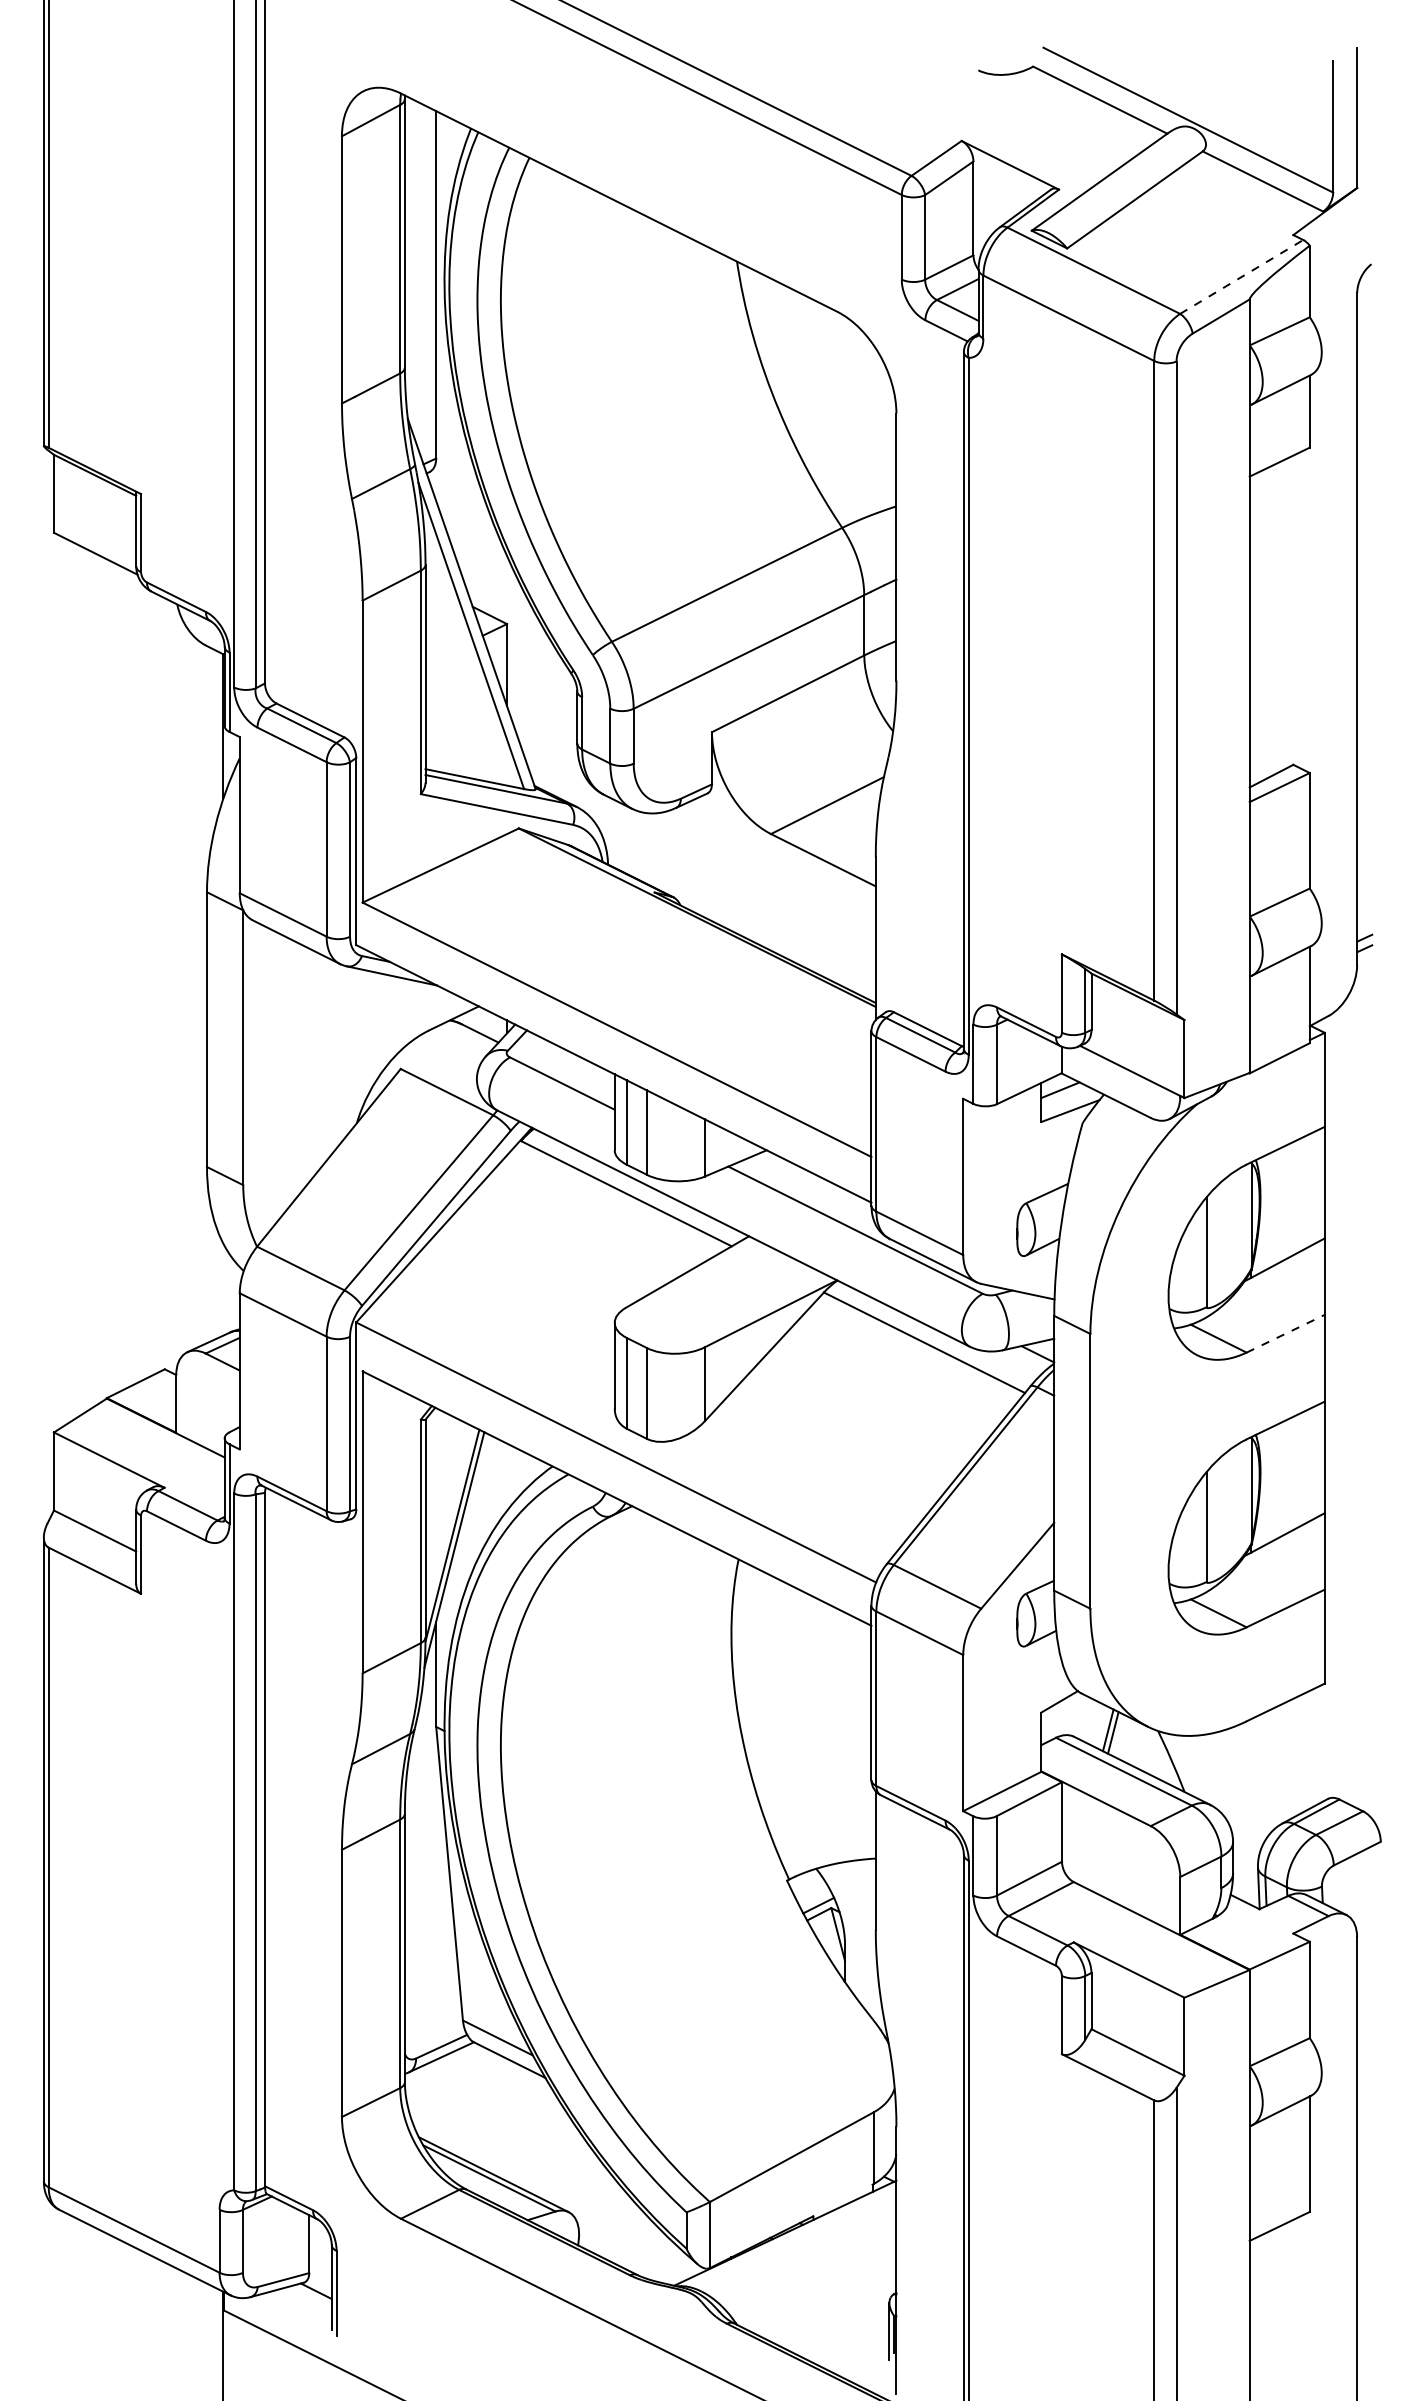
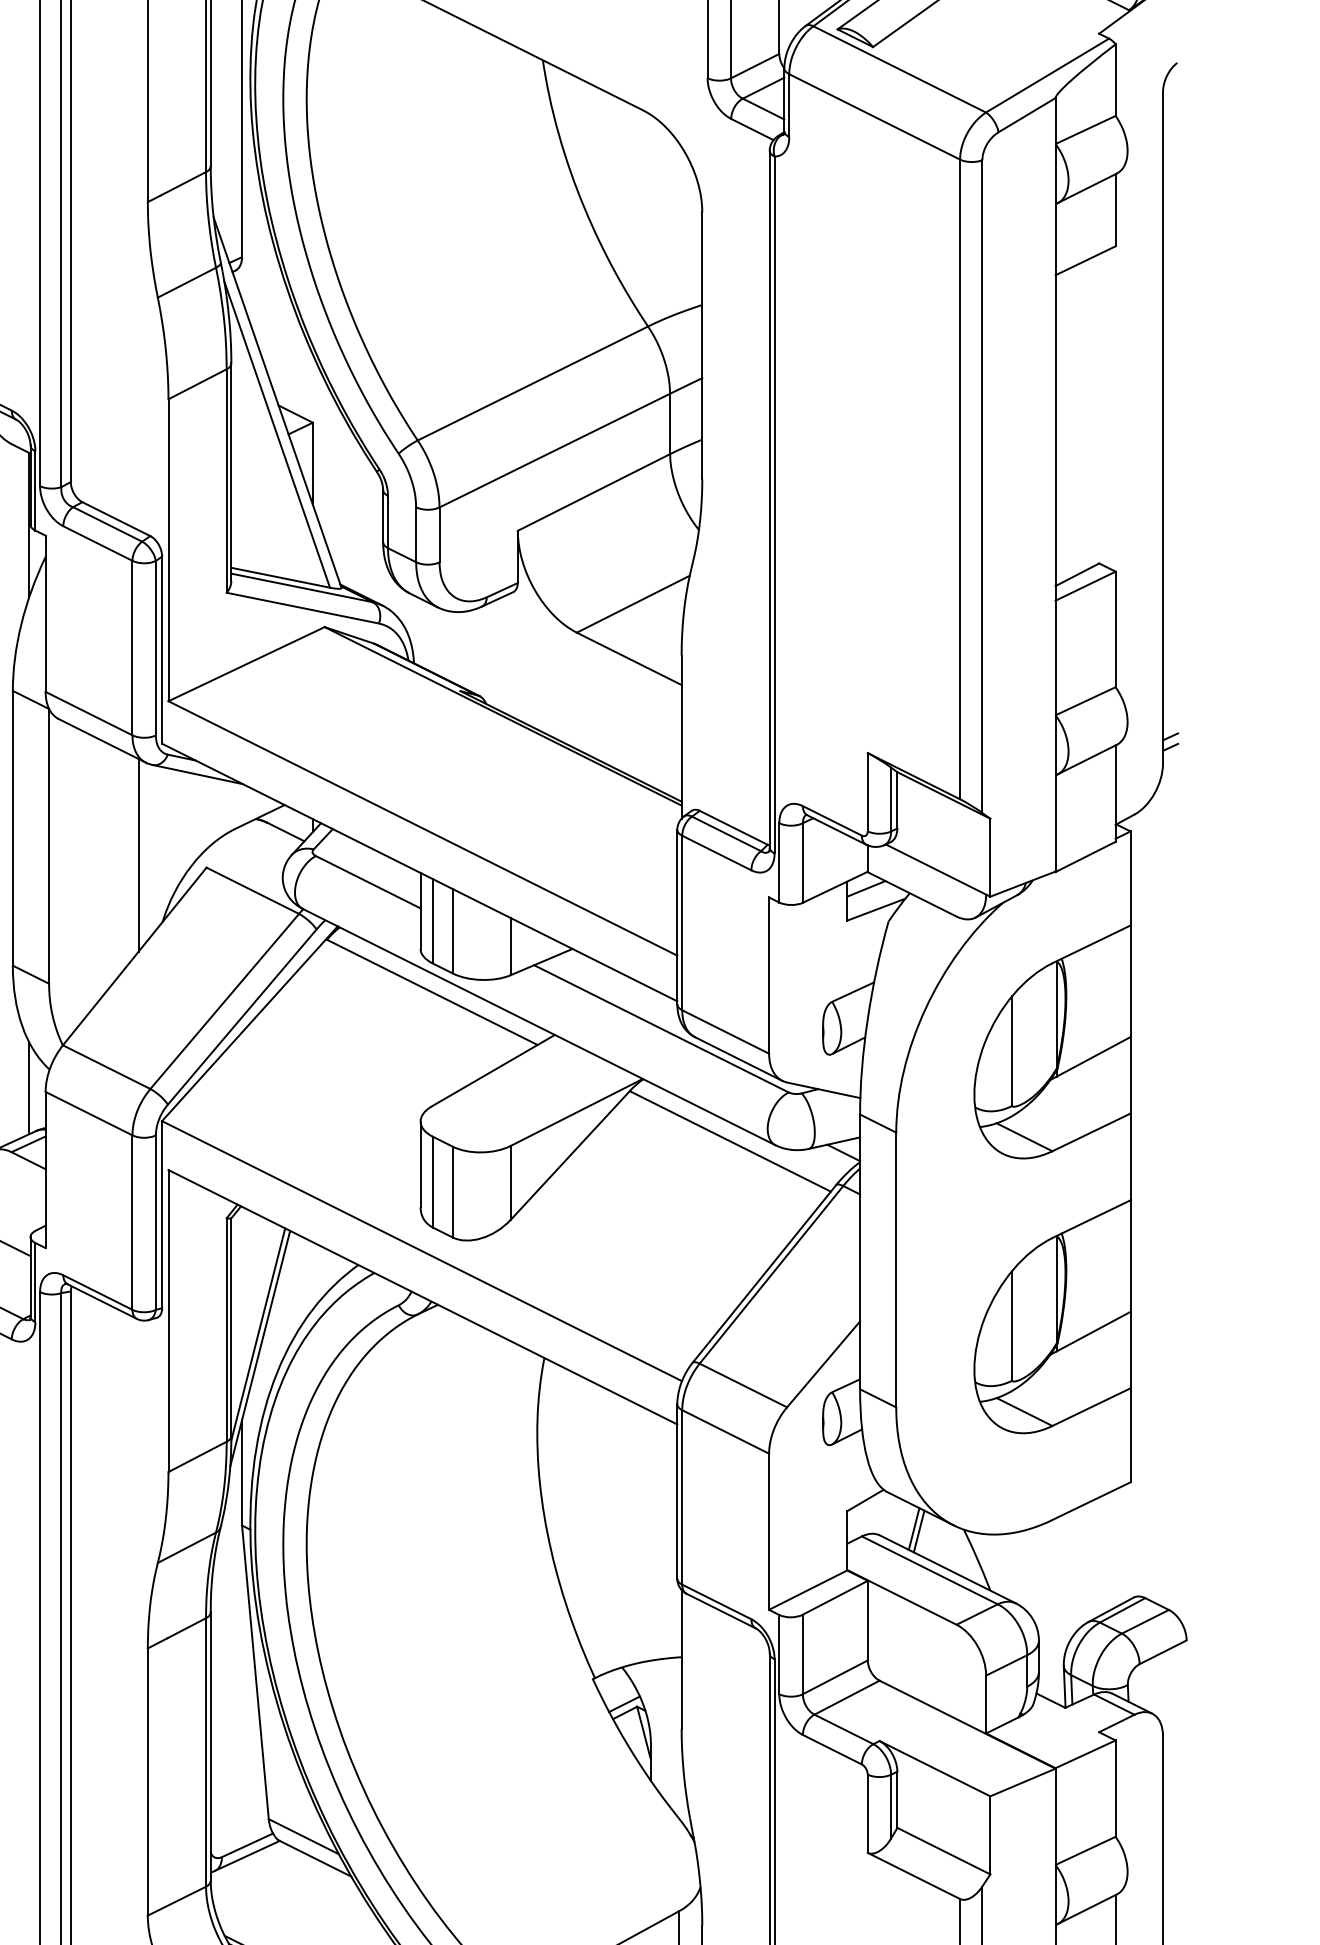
line: (1241, 276) -> (1047, 75), dashed -> solid
line: (332, 1056) -> (138, 855), added
line: (223, 1289) -> (29, 1088), added
line: (1286, 1333) -> (1092, 1132), dashed -> solid

